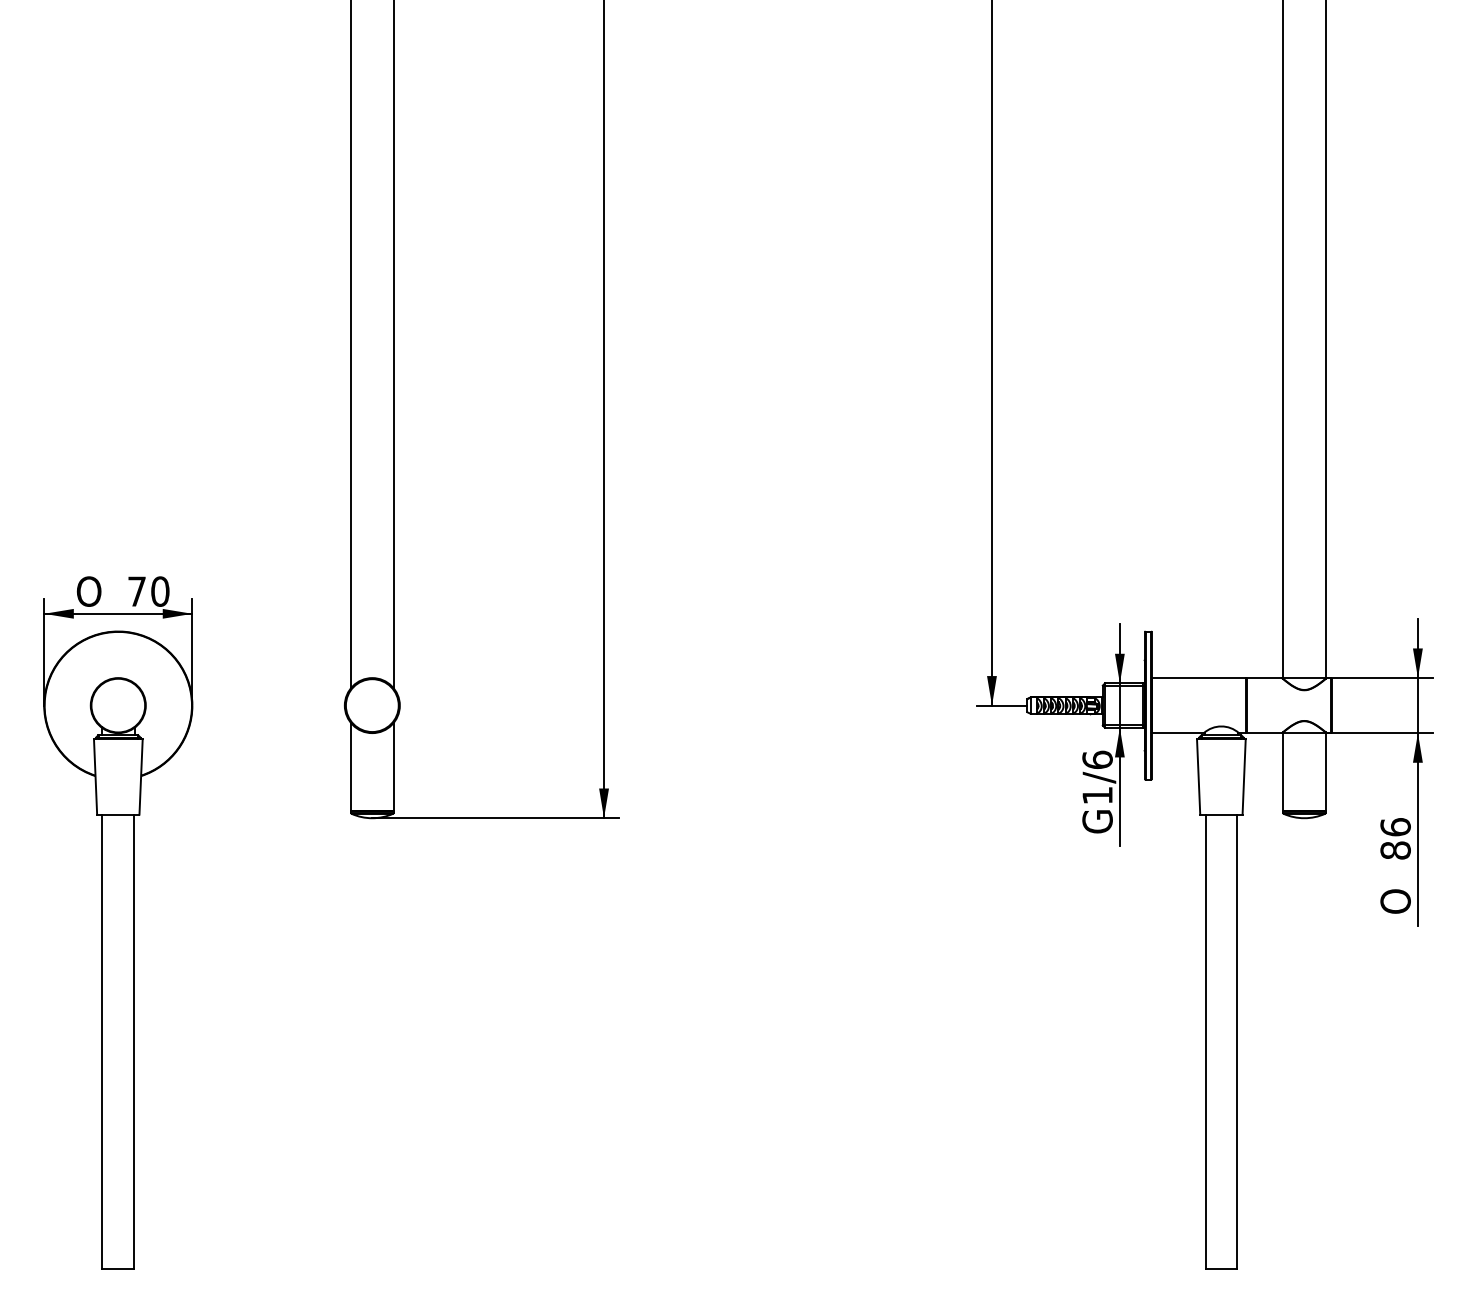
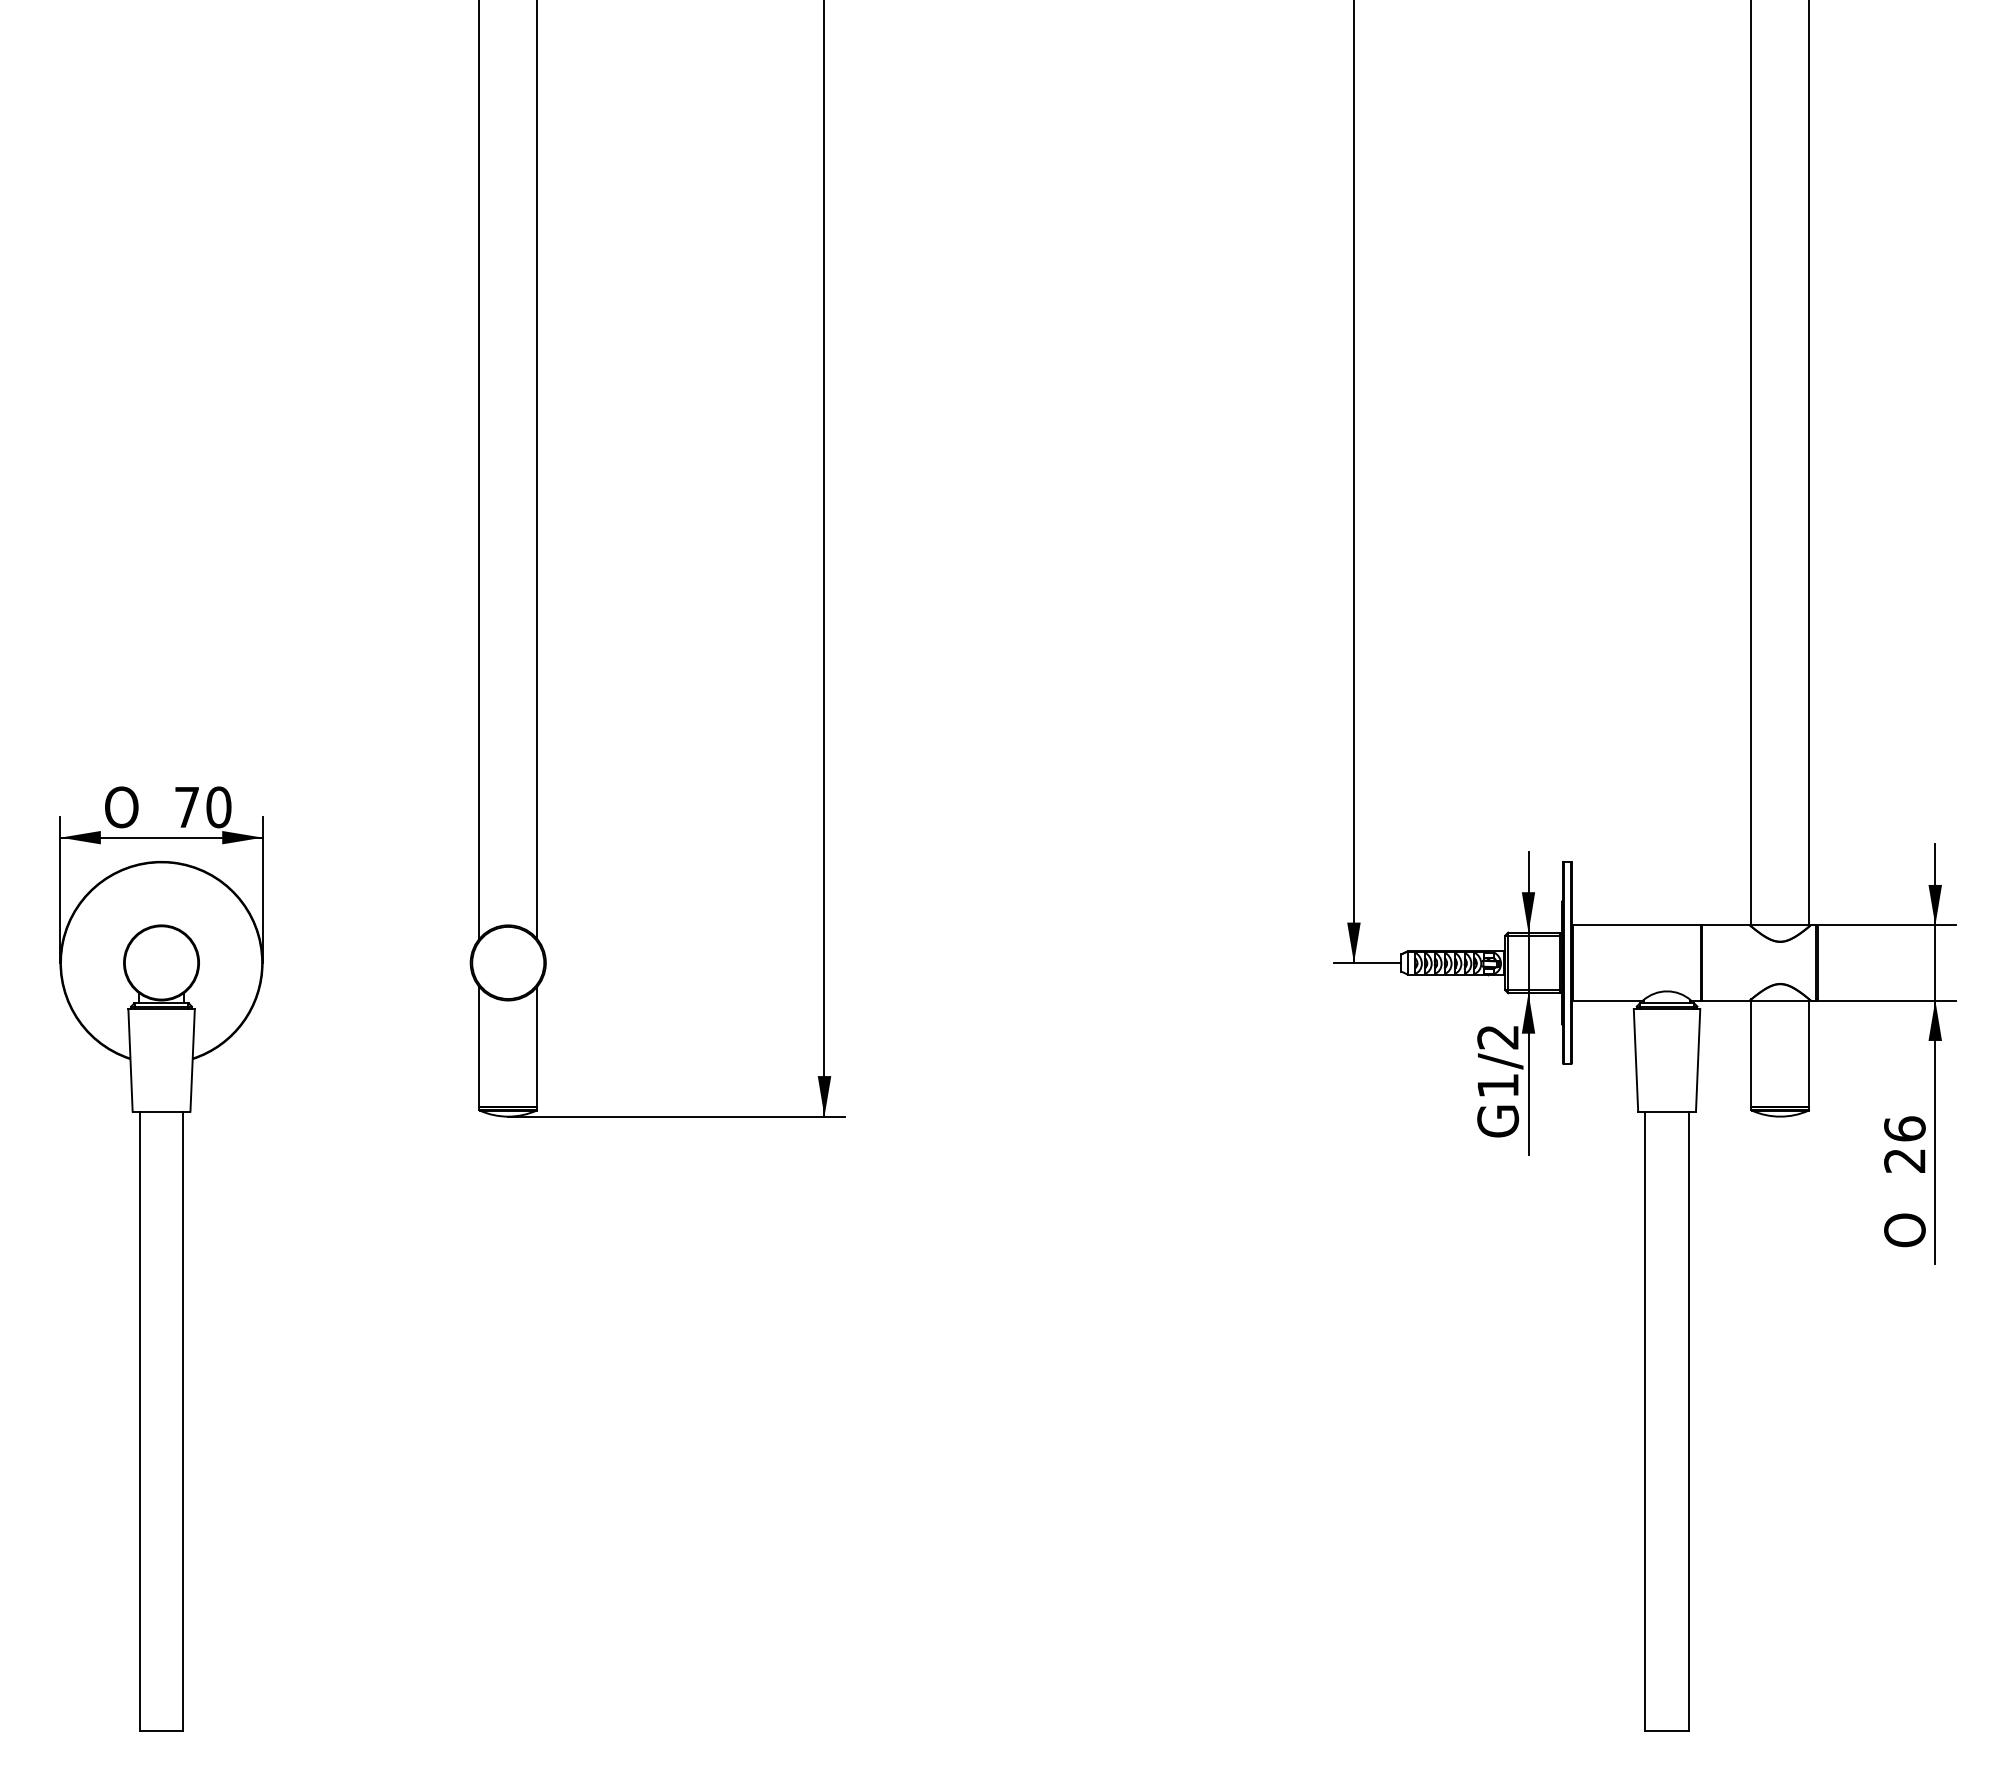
text: (1097, 759) -> (1498, 1036), G1/6 -> G1/2
text: (1395, 850) -> (1904, 1160), 86 -> 26

